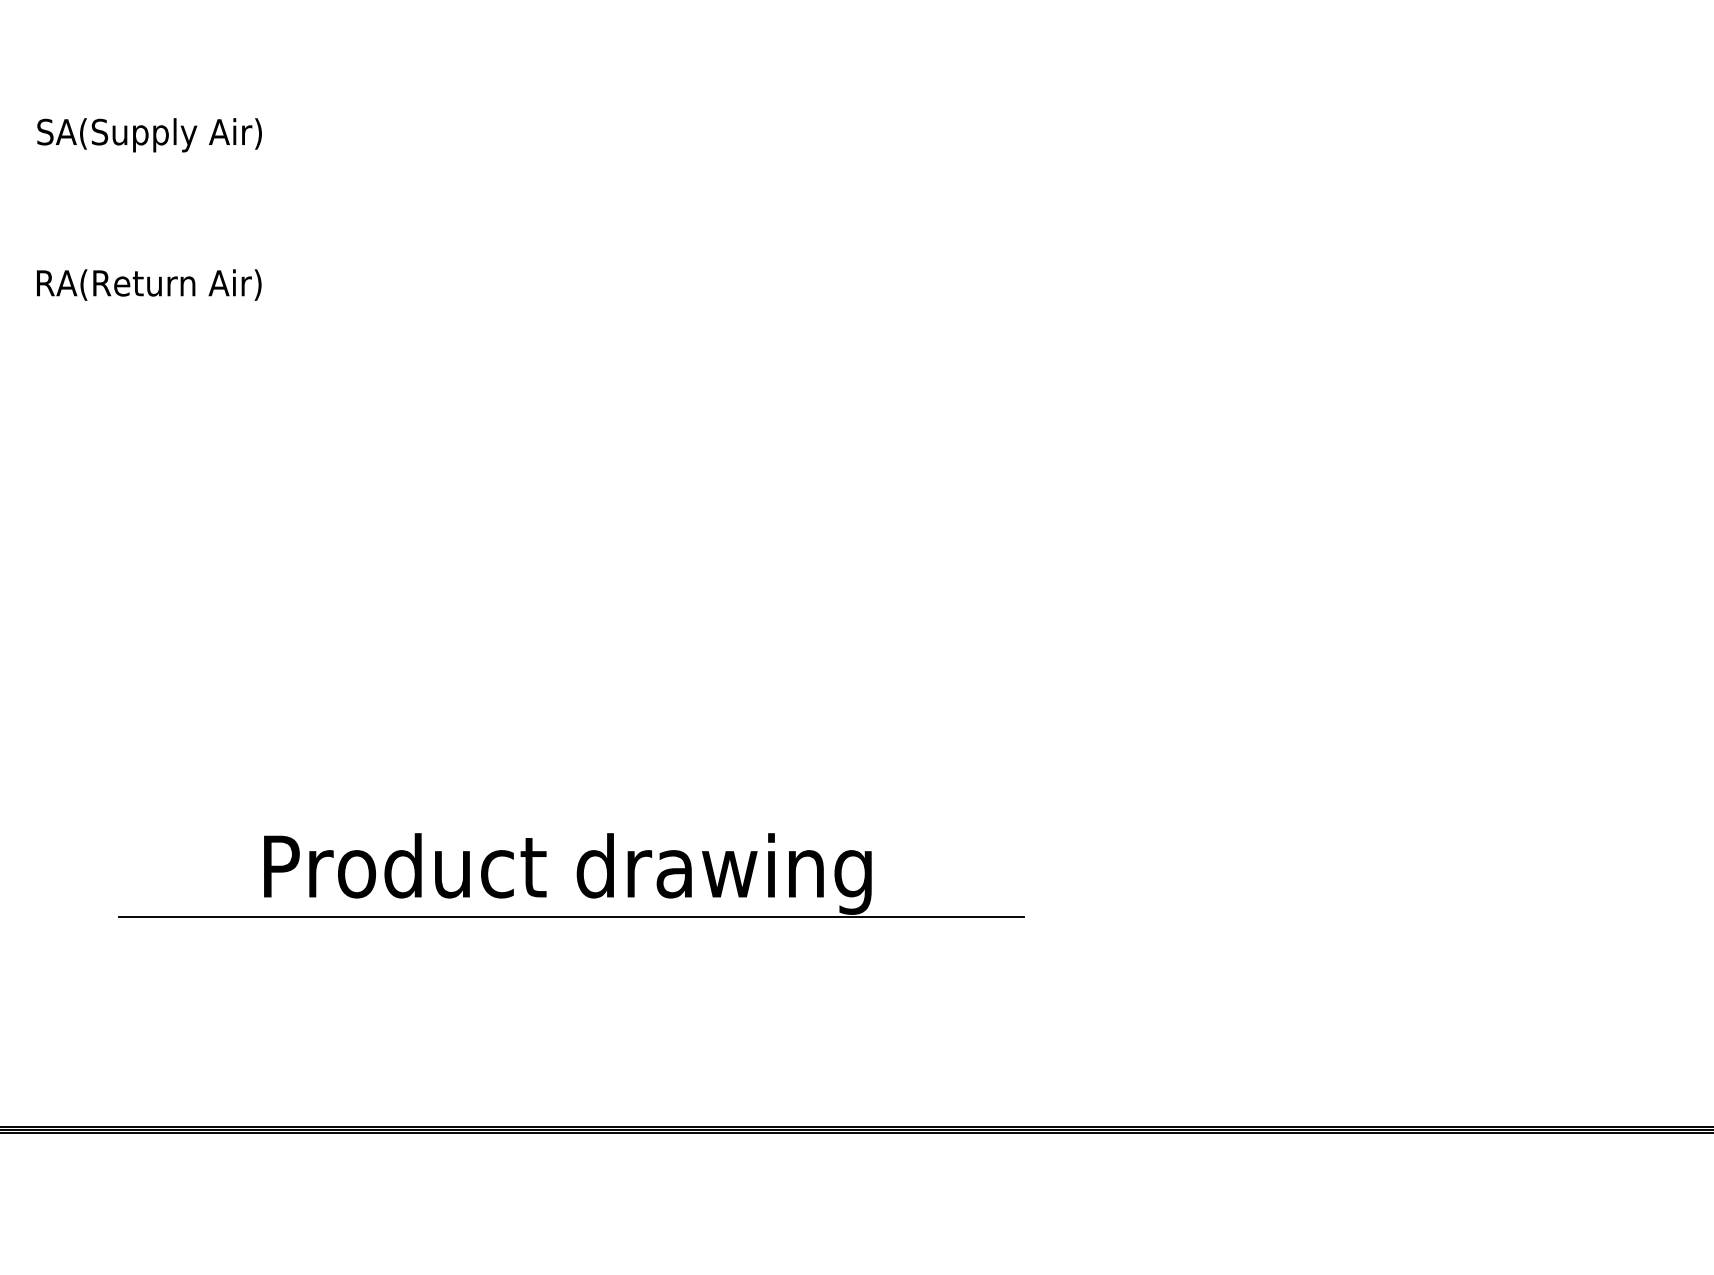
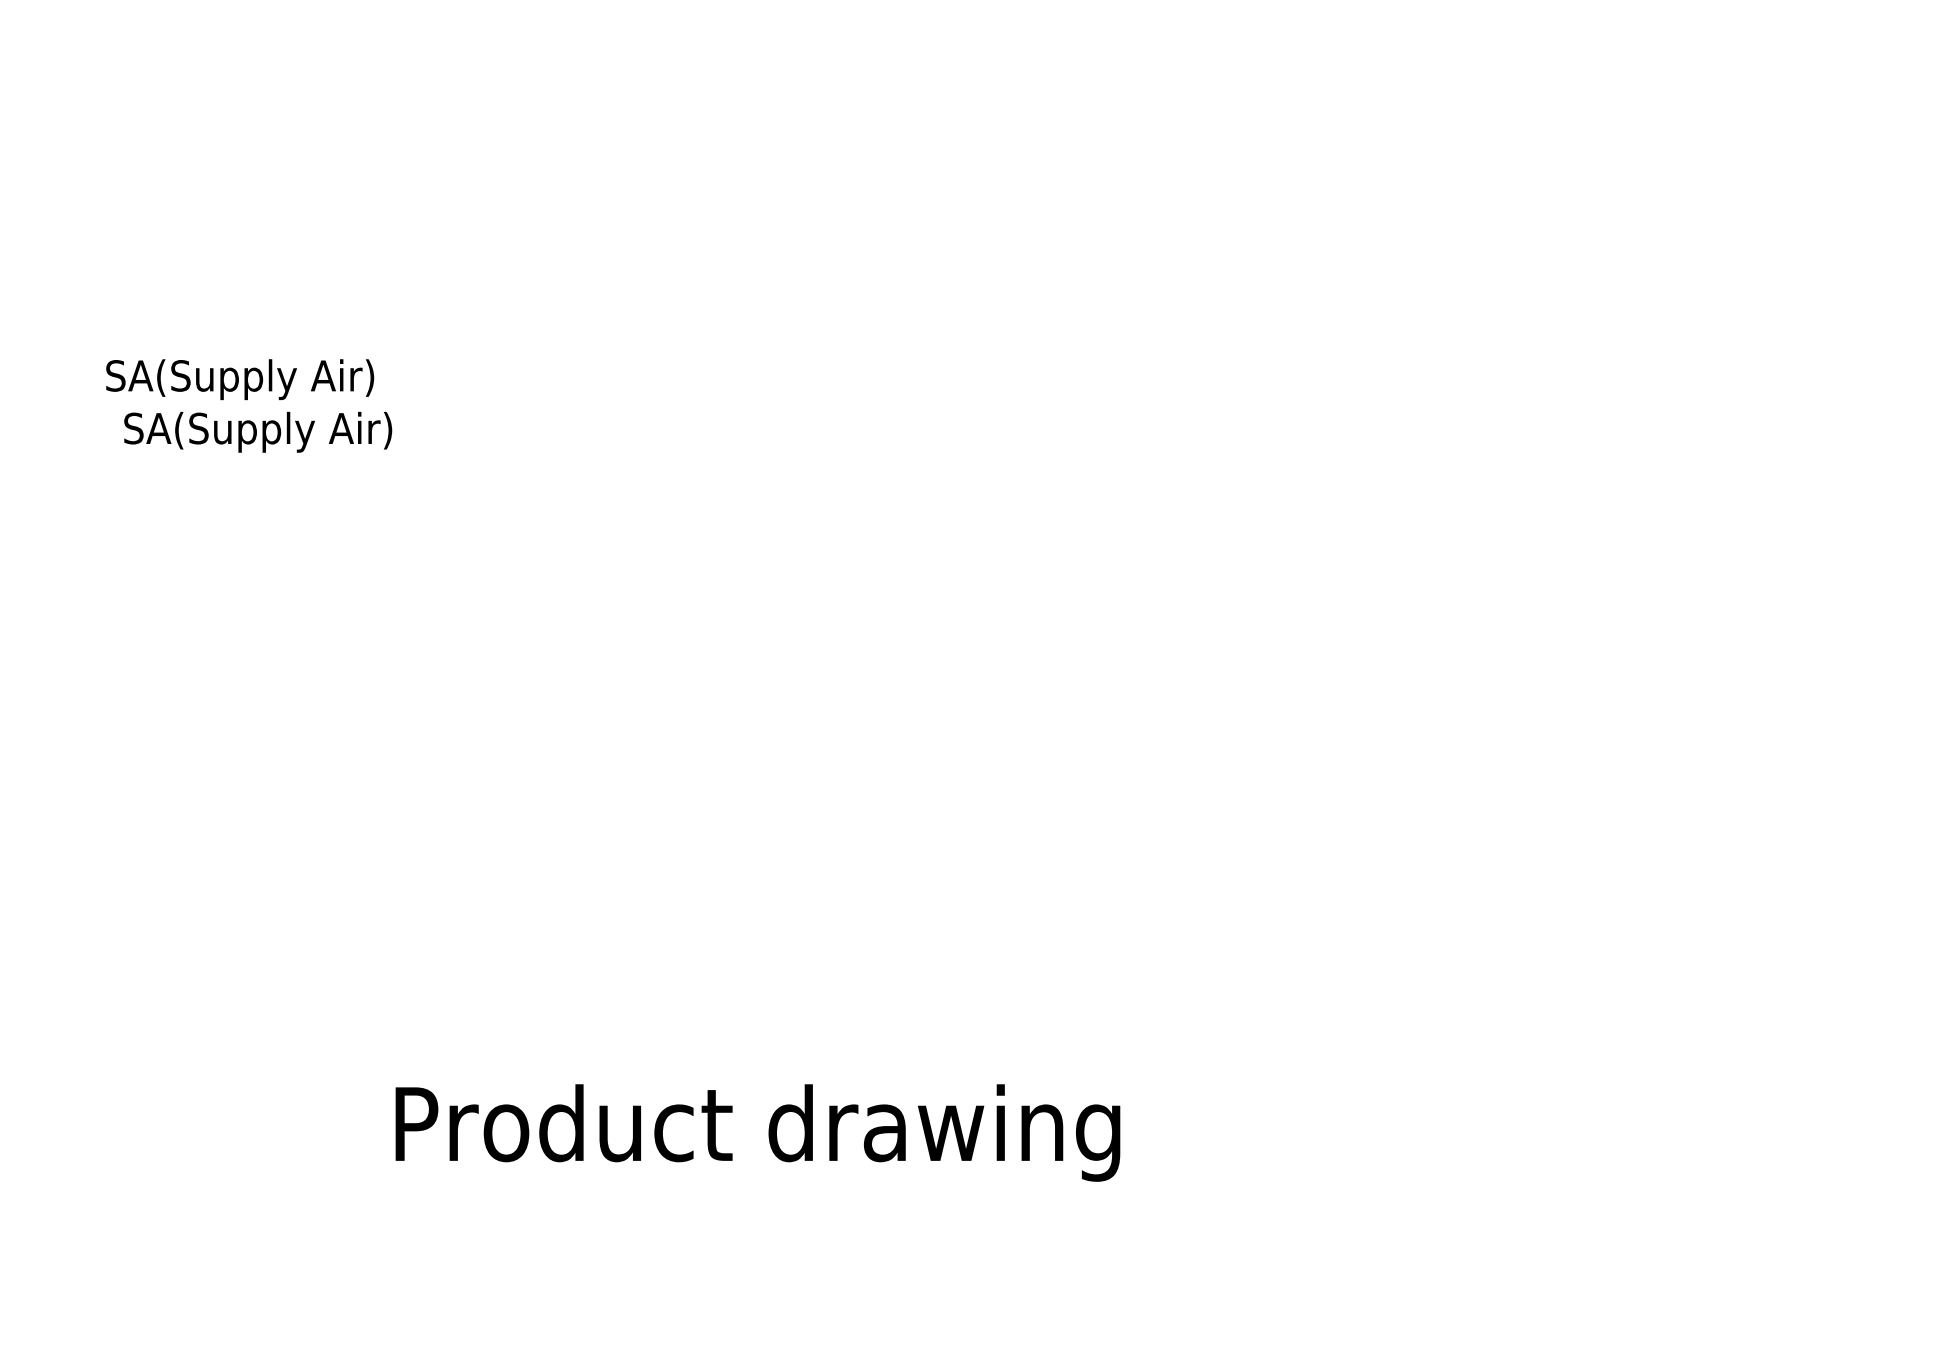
text: (149, 135) -> (239, 379), moved
text: (148, 286) -> (257, 432), RA(Return Air) -> SA(Supply Air)
line: (571, 917) -> (762, 1184), removed

